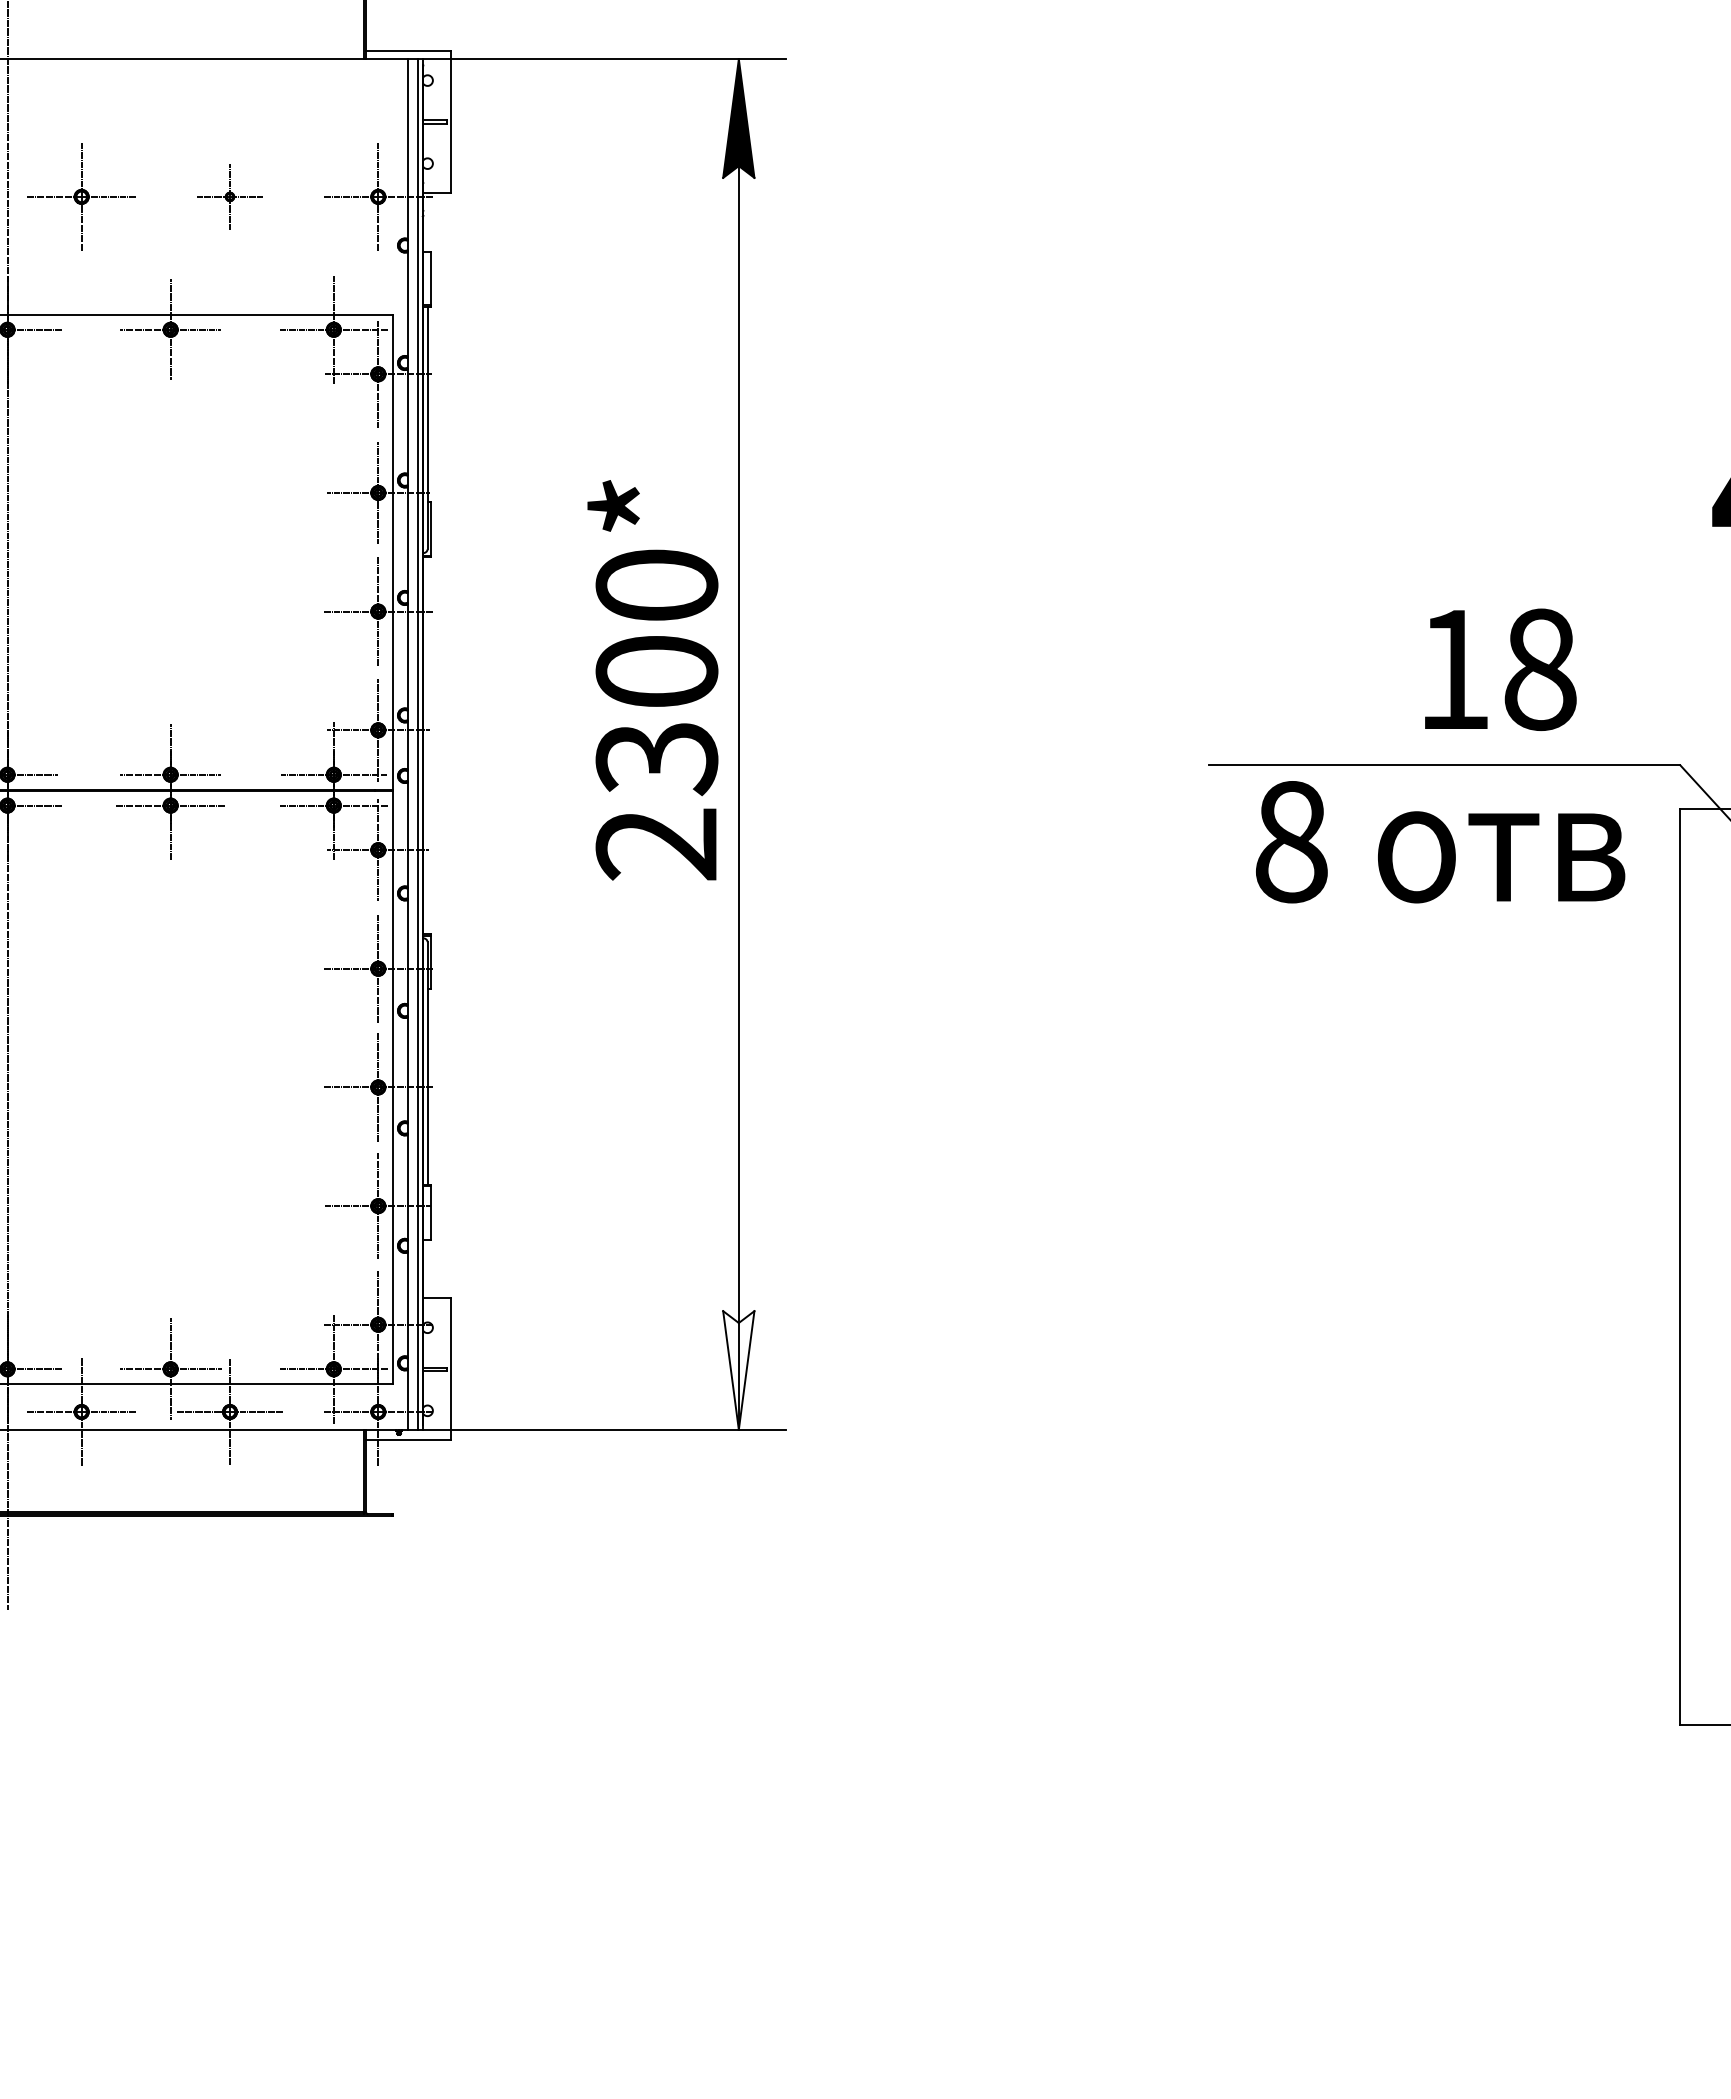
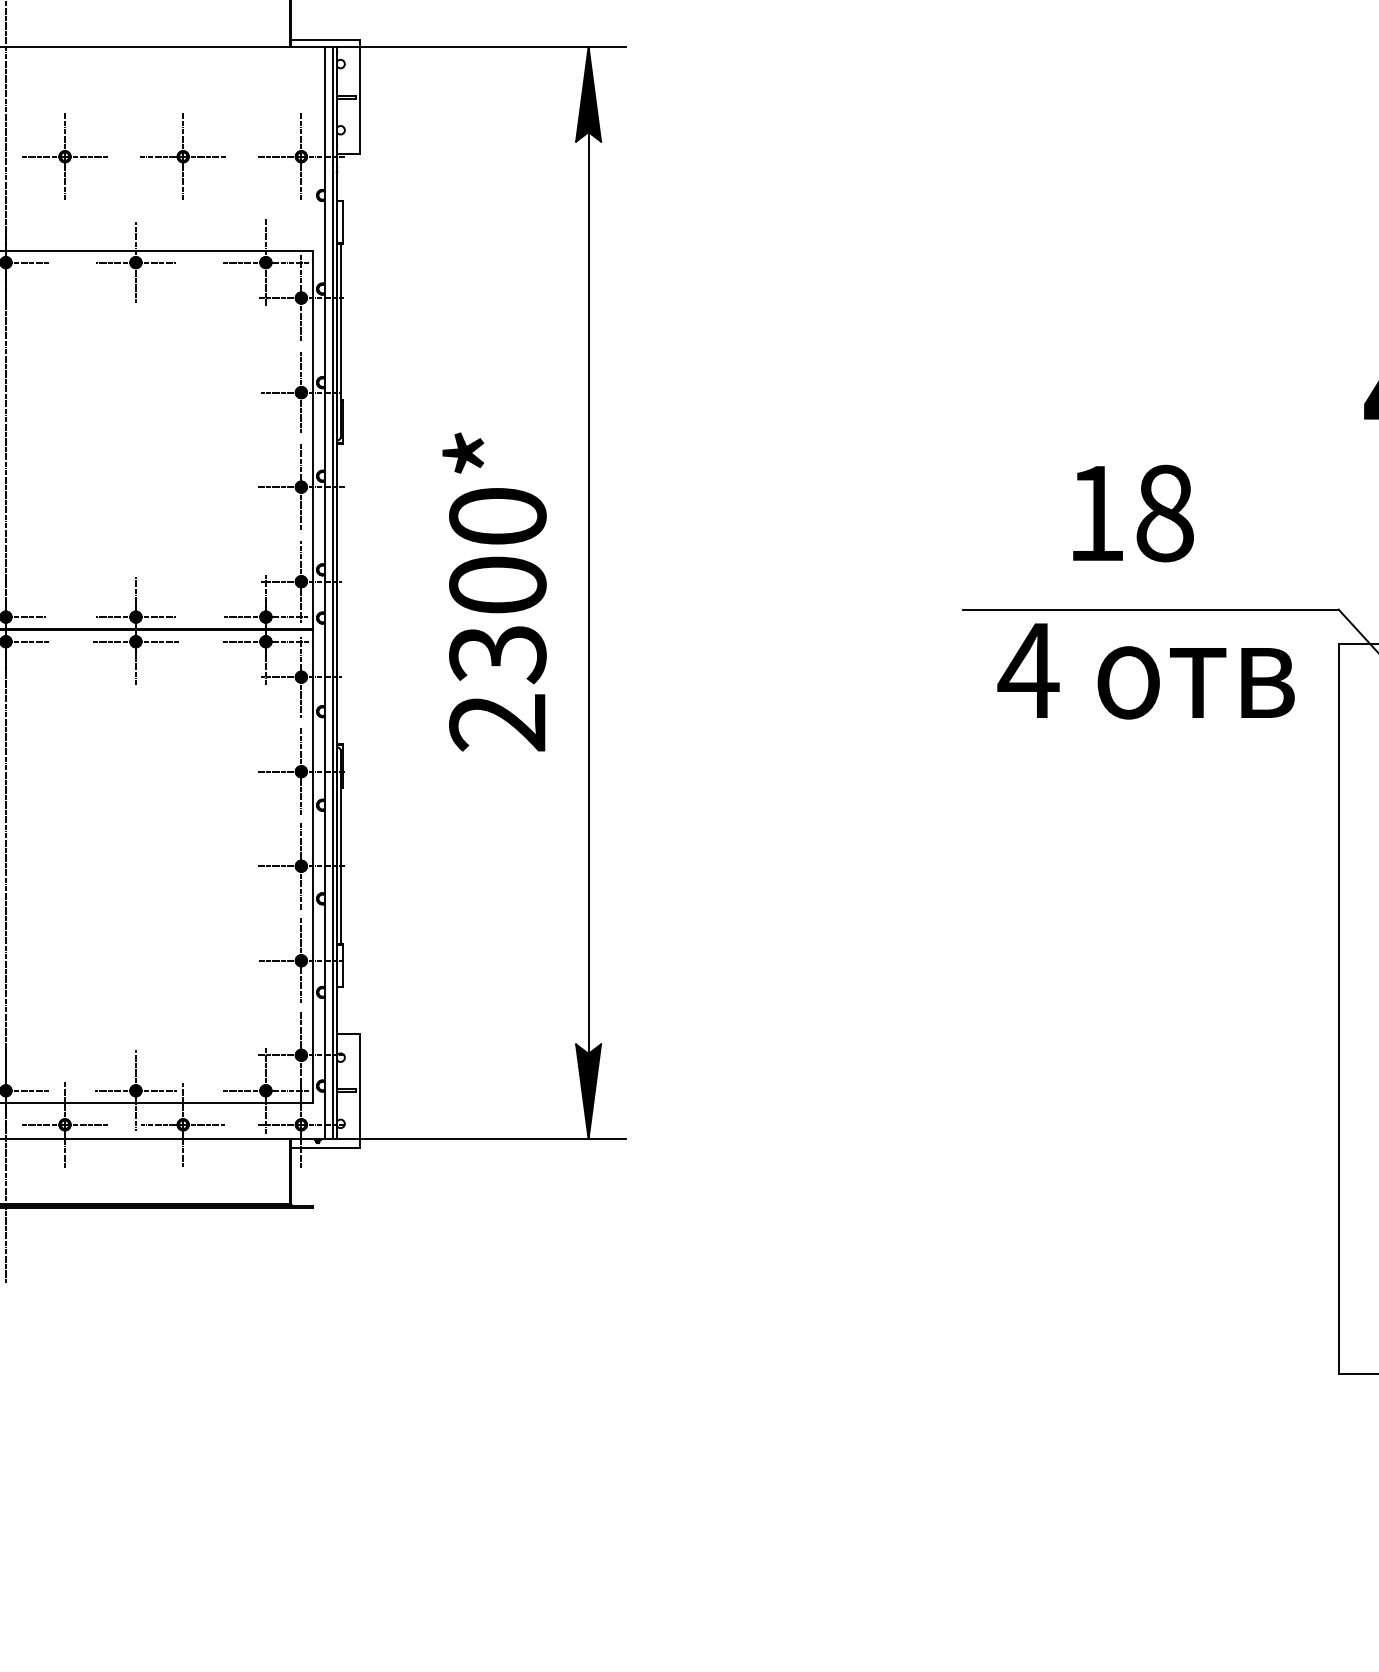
part: (229, 196) -> (182, 156), size x1.67
text: (1500, 669) -> (1133, 513), moved
text: (652, 680) -> (494, 592), moved
text: (1290, 842) -> (1028, 671), 8 -> 4
fill: (738, 1370) -> (588, 1091), added

